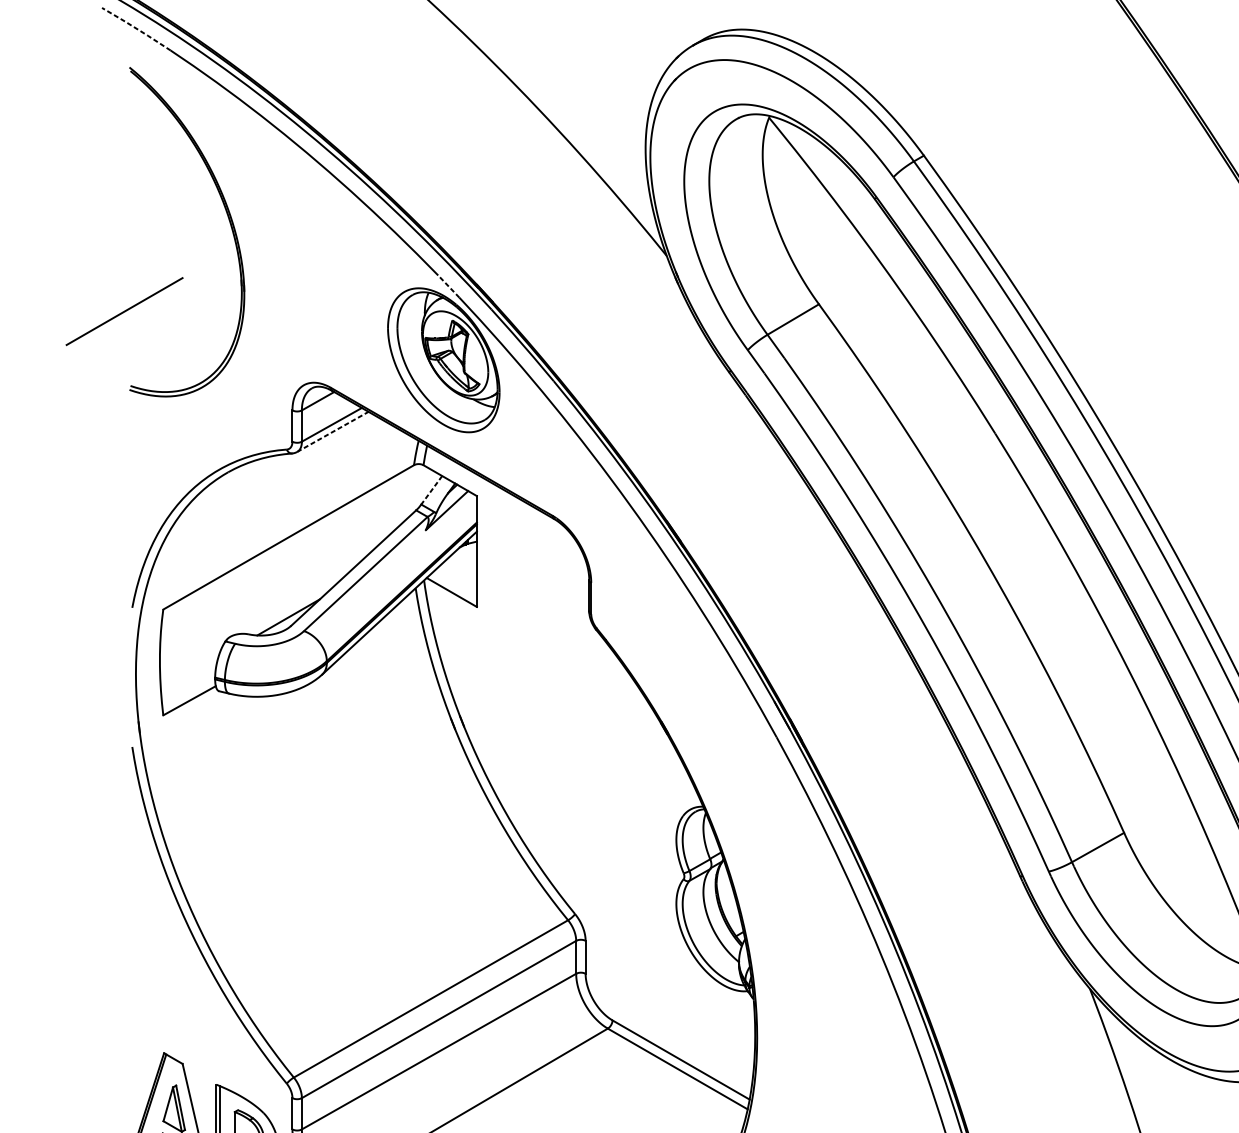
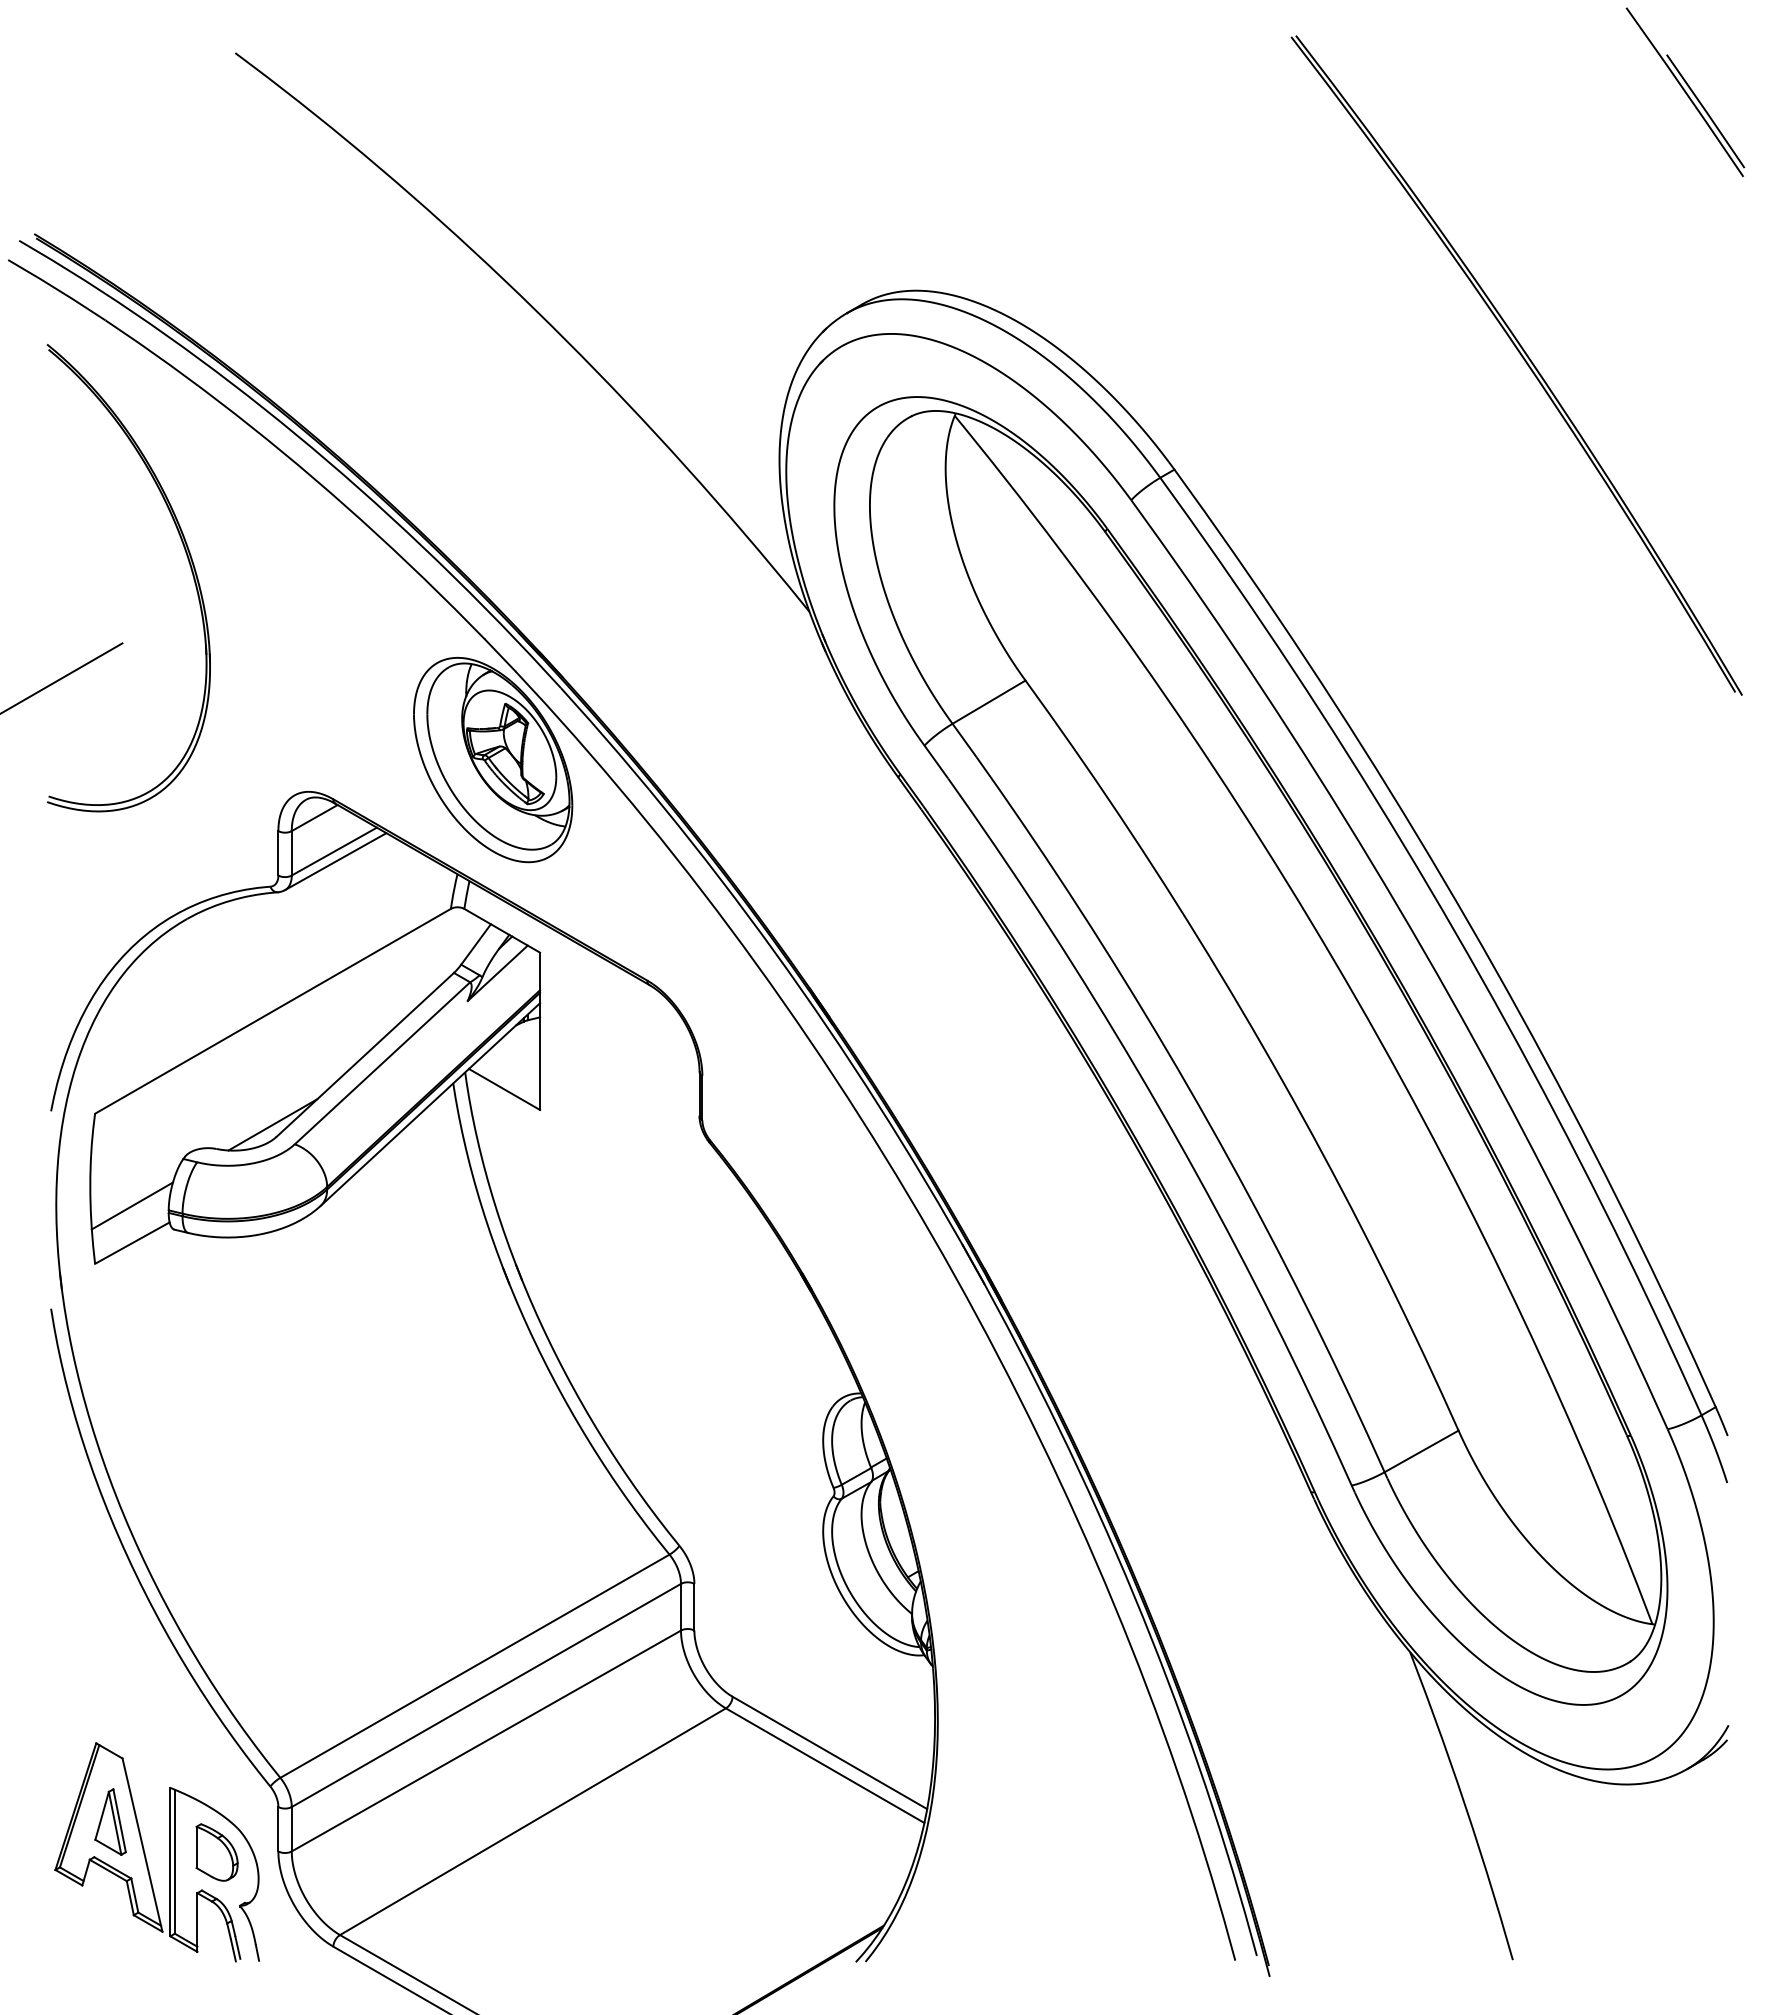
line: (136, 28) -> (57, 289), dashed -> solid
line: (448, 286) -> (500, 655), dashed -> solid
line: (333, 431) -> (336, 861), dashed -> solid
line: (431, 490) -> (475, 944), dashed -> solid
line: (188, 674) -> (131, 1205), added

